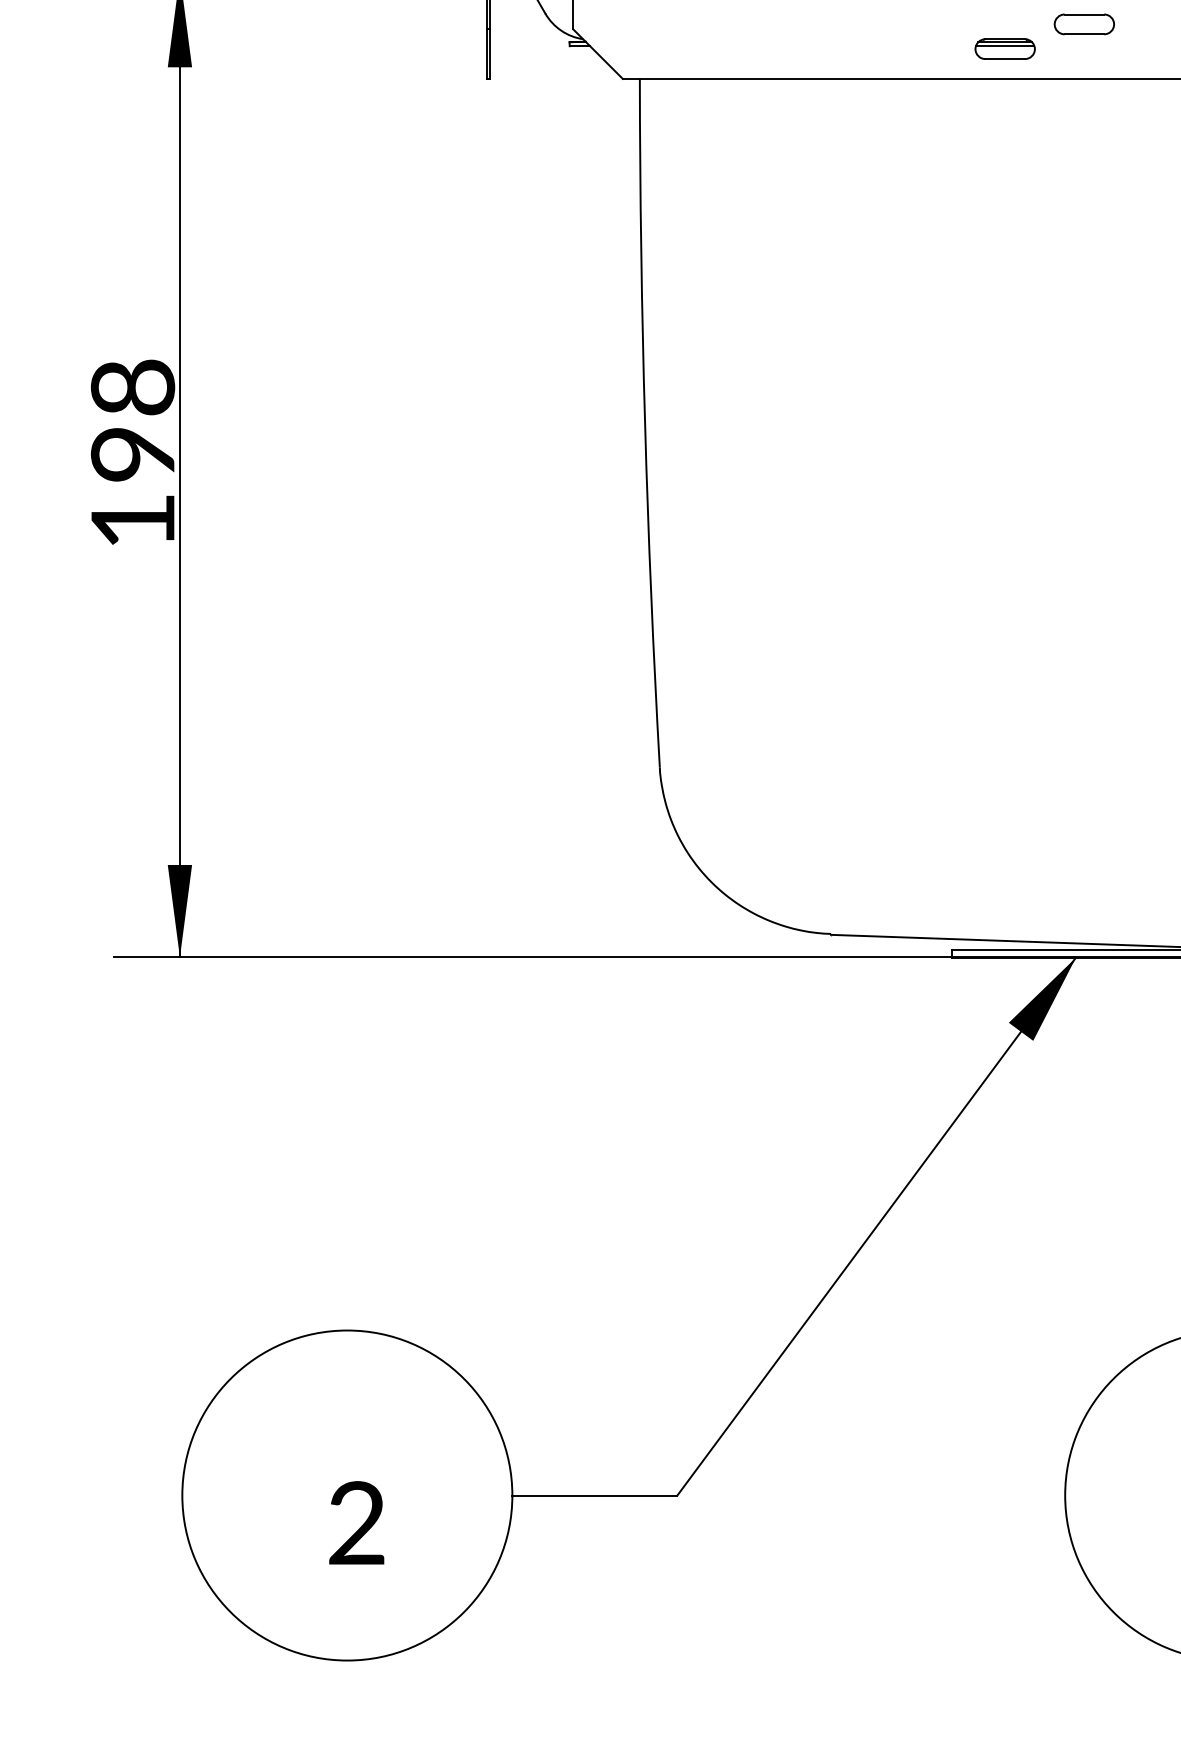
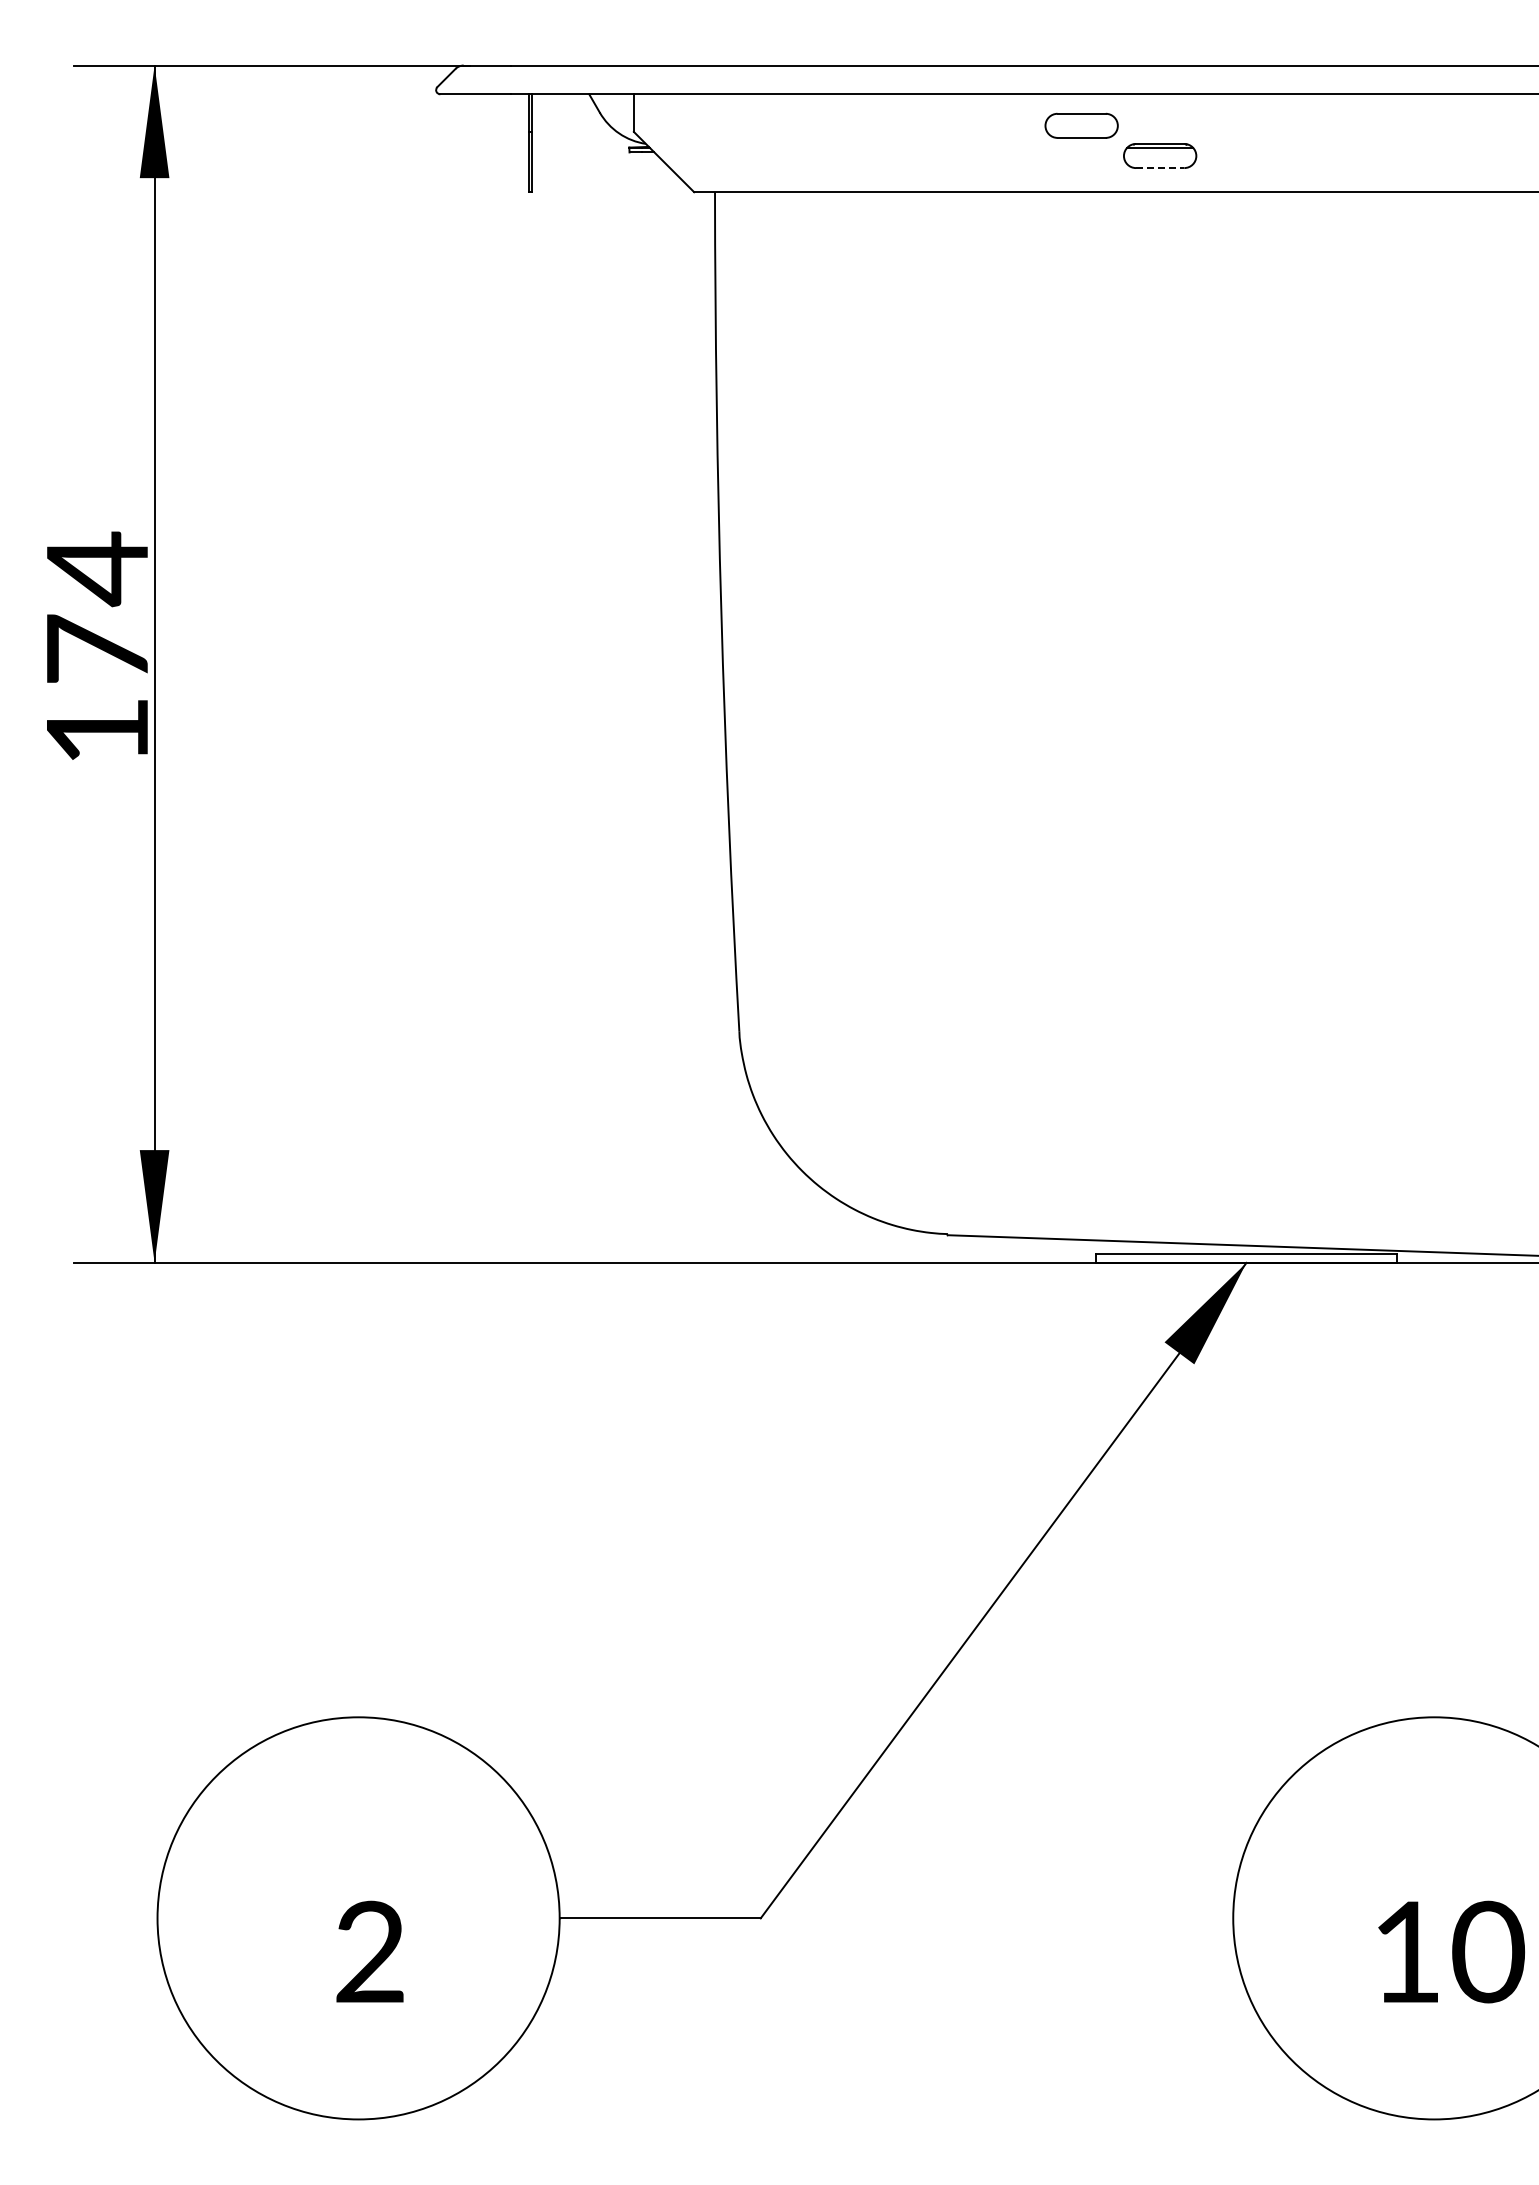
part: (1084, 24) -> (1081, 125), moved
line: (1004, 46) -> (1159, 152), removed
line: (1005, 59) -> (1160, 168), solid -> dashed
text: (133, 418) -> (97, 606), 198 -> 174

